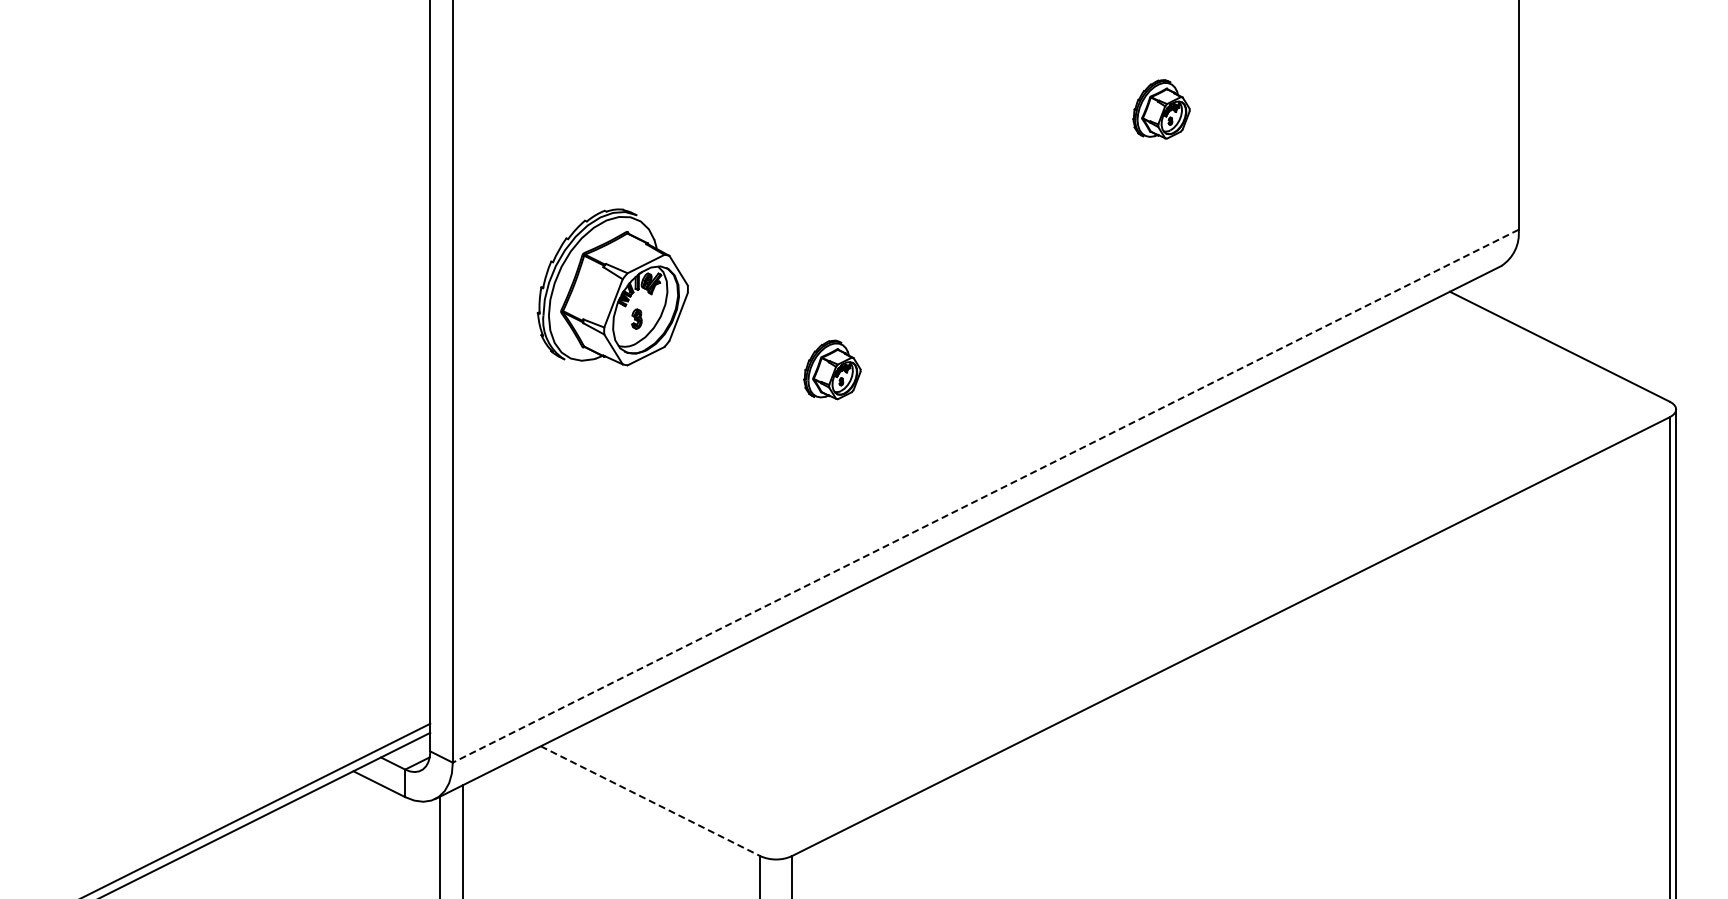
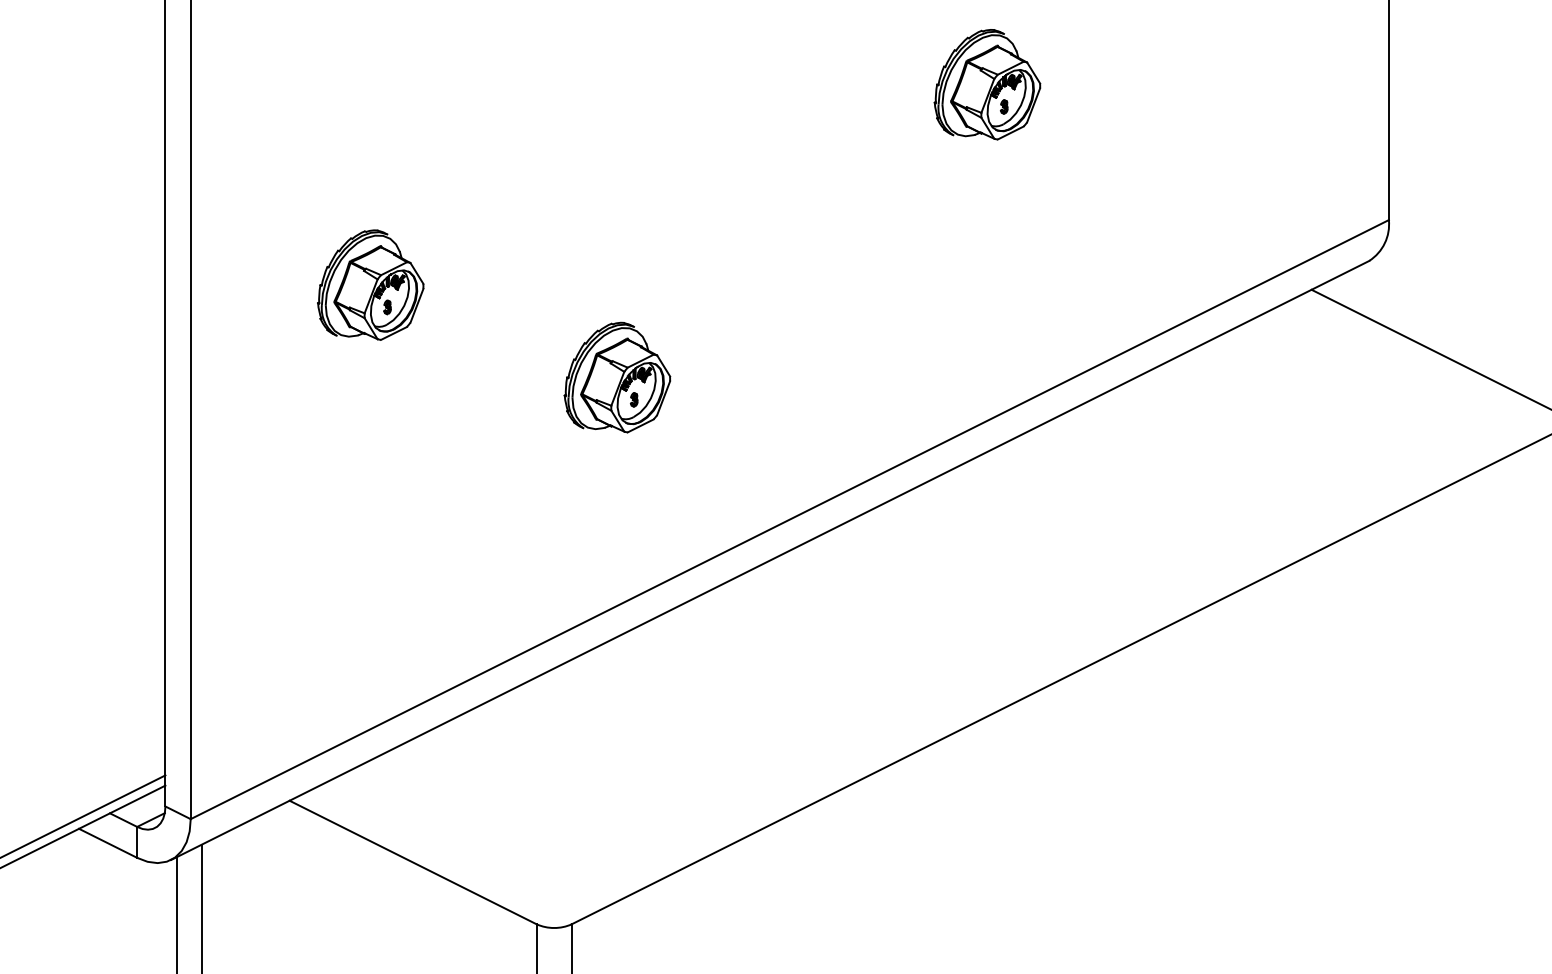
part: (1161, 109) -> (987, 84), size x1.67
part: (612, 287) -> (370, 284), size x0.62
part: (832, 369) -> (617, 377), size x1.67
line: (985, 496) -> (789, 519), dashed -> solid
line: (650, 801) -> (412, 862), dashed -> solid

